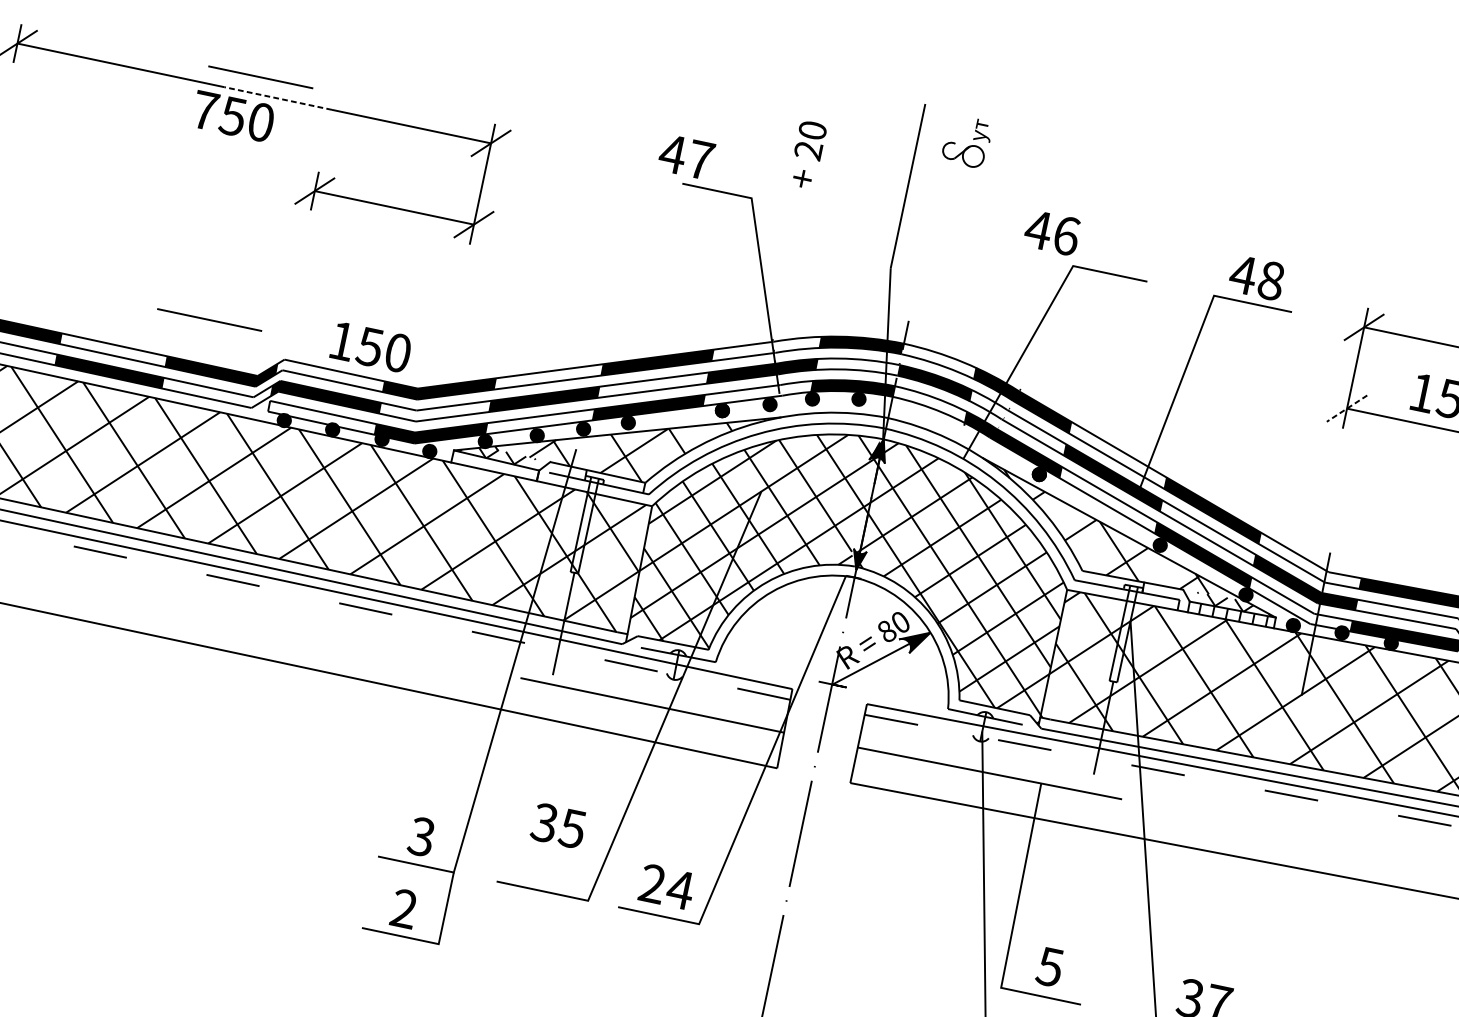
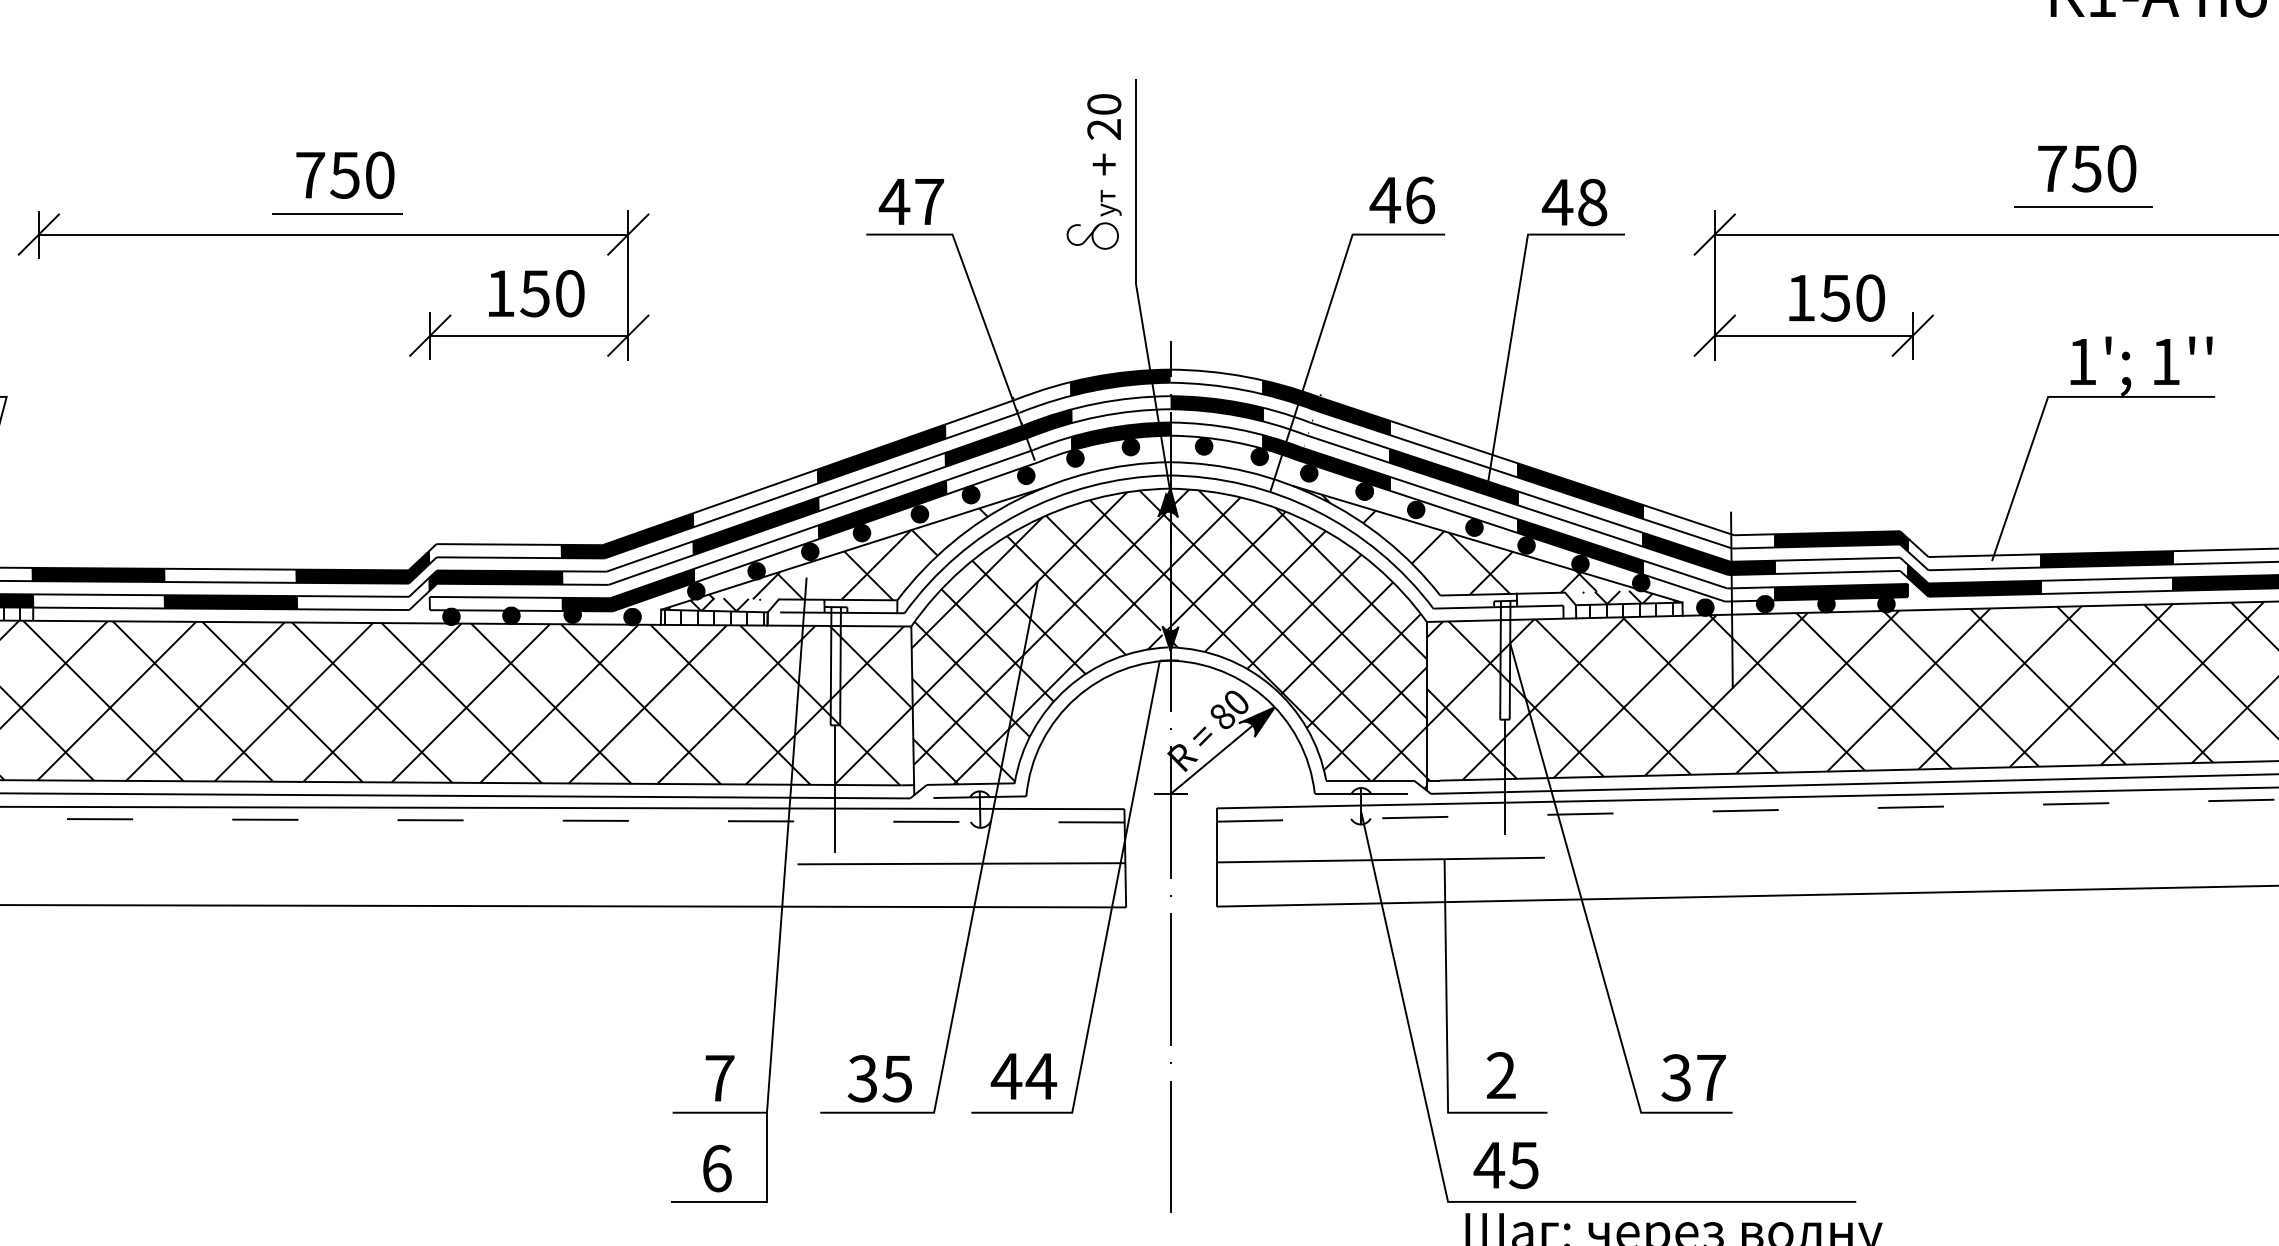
line: (278, 98) -> (363, 234), dashed -> solid
text: (233, 115) -> (345, 174), moved
part: (969, 145) -> (1097, 224), moved
text: (807, 154) -> (1104, 134), moved
text: (685, 156) -> (910, 201), moved
text: (1051, 232) -> (1401, 200), moved
line: (209, 319) -> (337, 515), removed
text: (371, 347) -> (536, 293), moved
line: (1346, 409) -> (1714, 336), dashed -> solid
fill: (917, 411) -> (1203, 446), added
fill: (677, 417) -> (919, 514), added
fill: (960, 428) -> (1259, 456), added
fill: (998, 450) -> (1309, 473), added
hatch: (494, 465) -> (713, 617), added
fill: (1077, 497) -> (1415, 509), added
fill: (1121, 522) -> (1474, 527), added
fill: (1200, 569) -> (1580, 564), added
fill: (1439, 653) -> (1886, 604), added
text: (558, 825) -> (879, 1078), moved
text: (421, 836) -> (719, 1078), 3 -> 7
text: (652, 883) -> (1006, 1075), 24 -> 44
text: (403, 908) -> (716, 1168), 2 -> 6
text: (1049, 966) -> (1500, 1075), 5 -> 2

